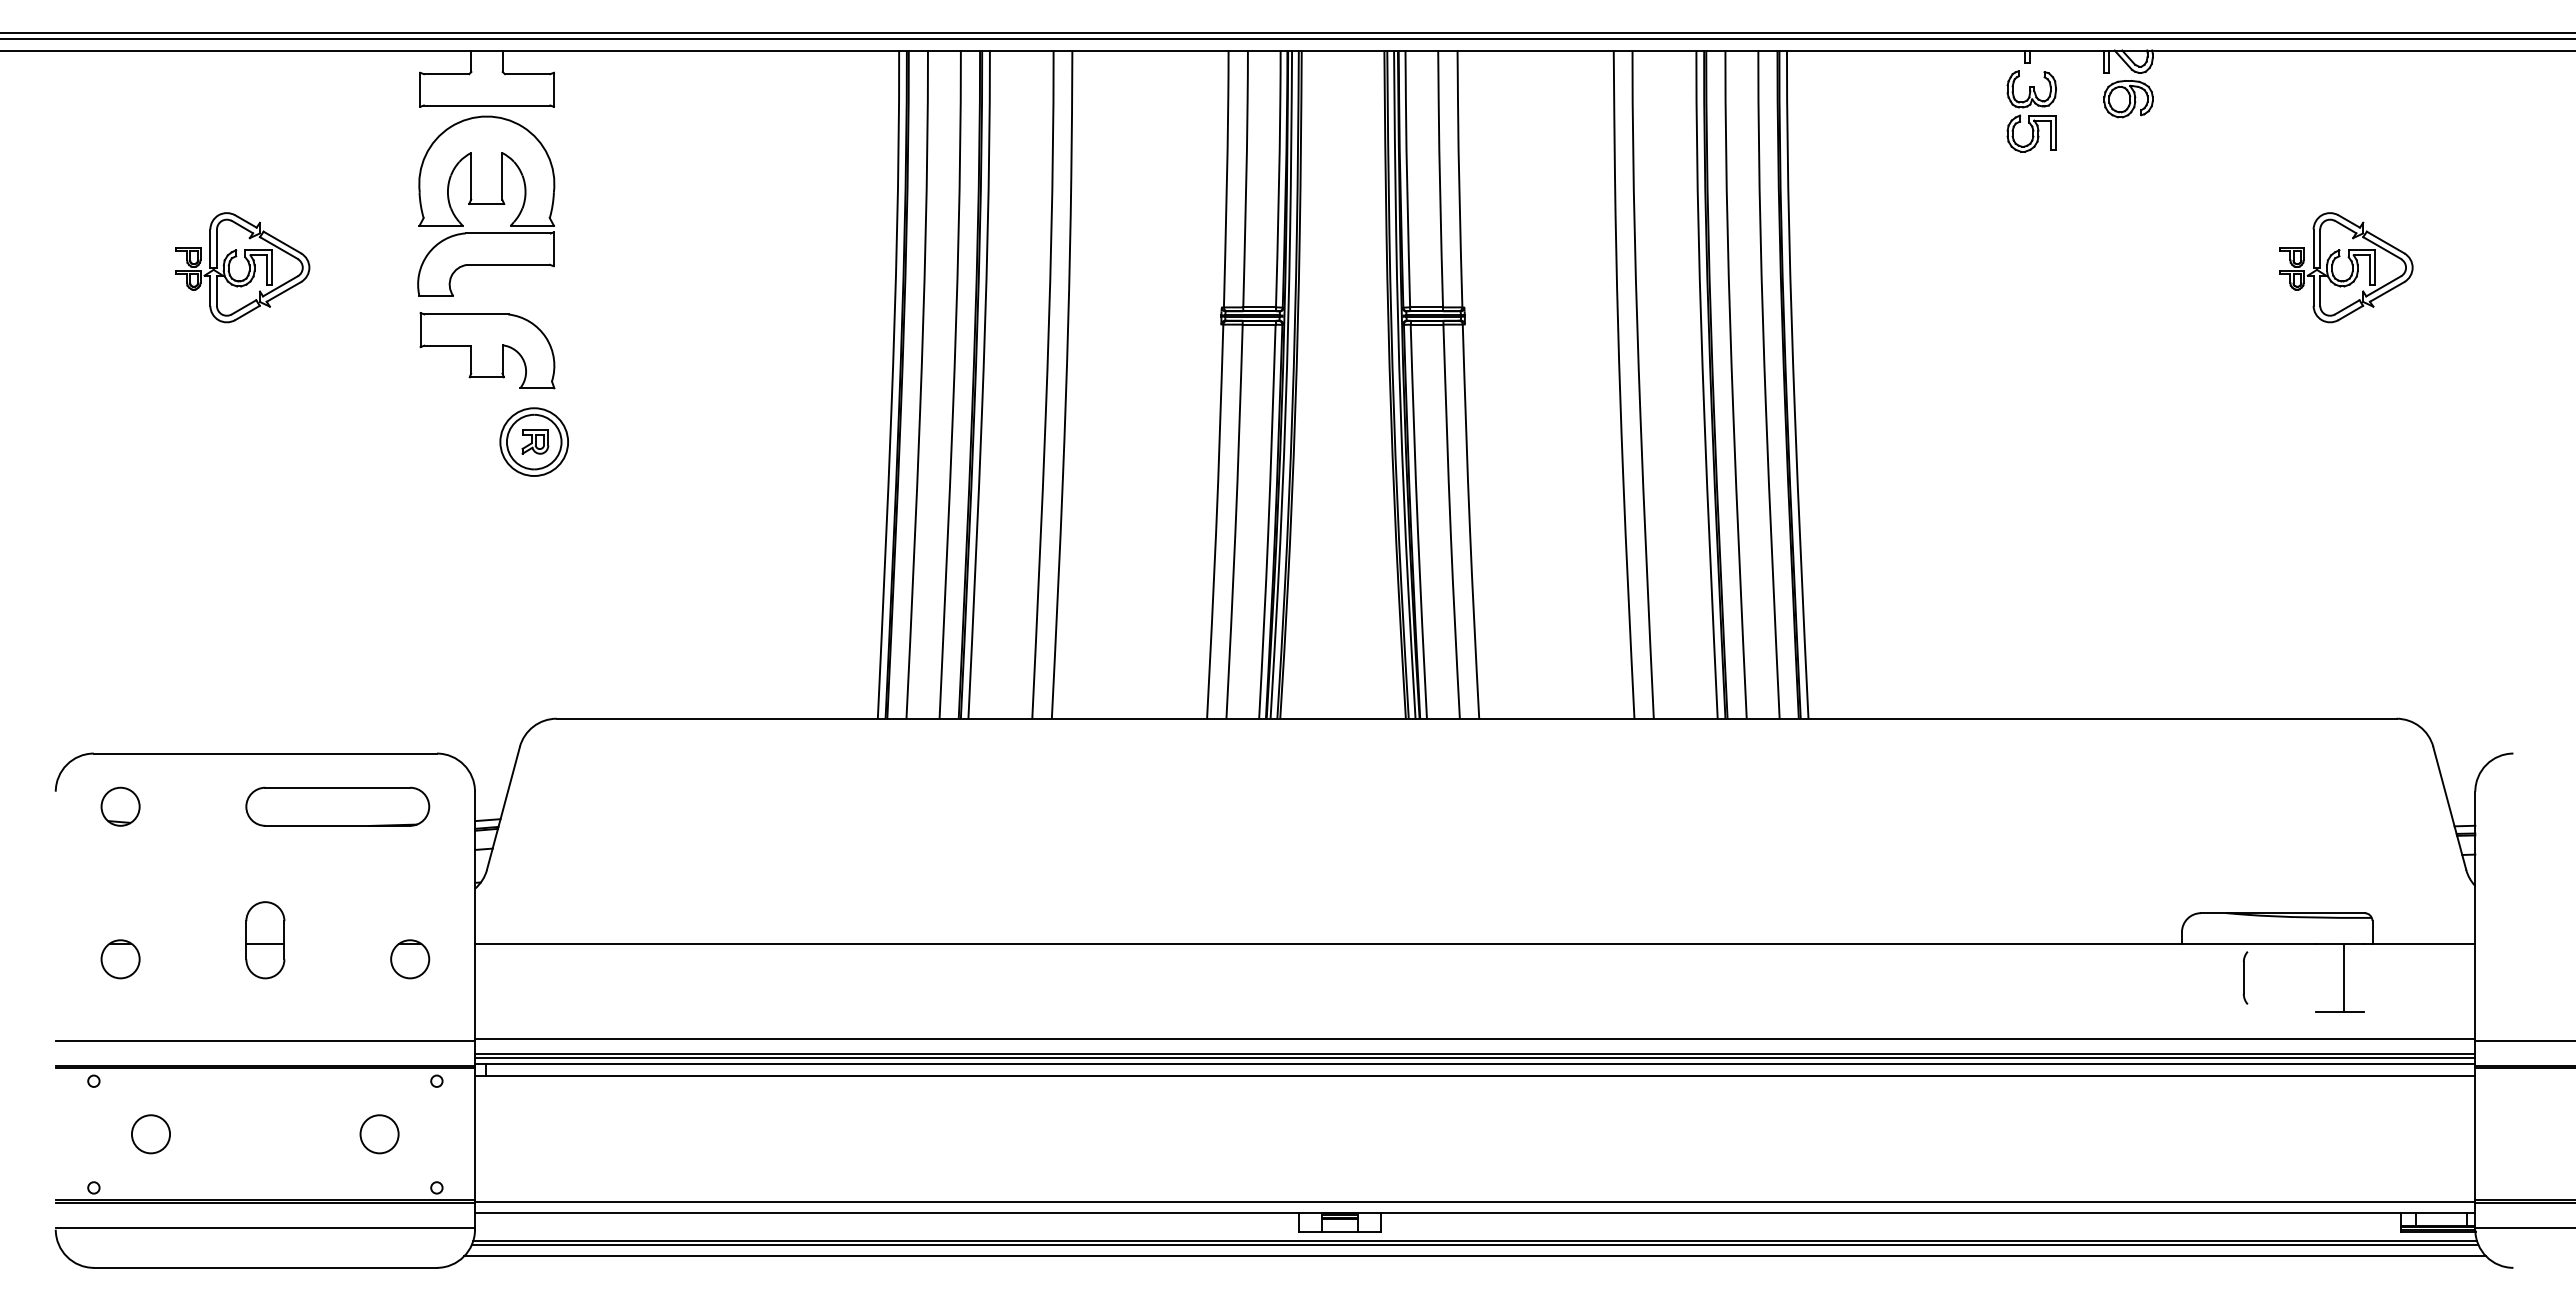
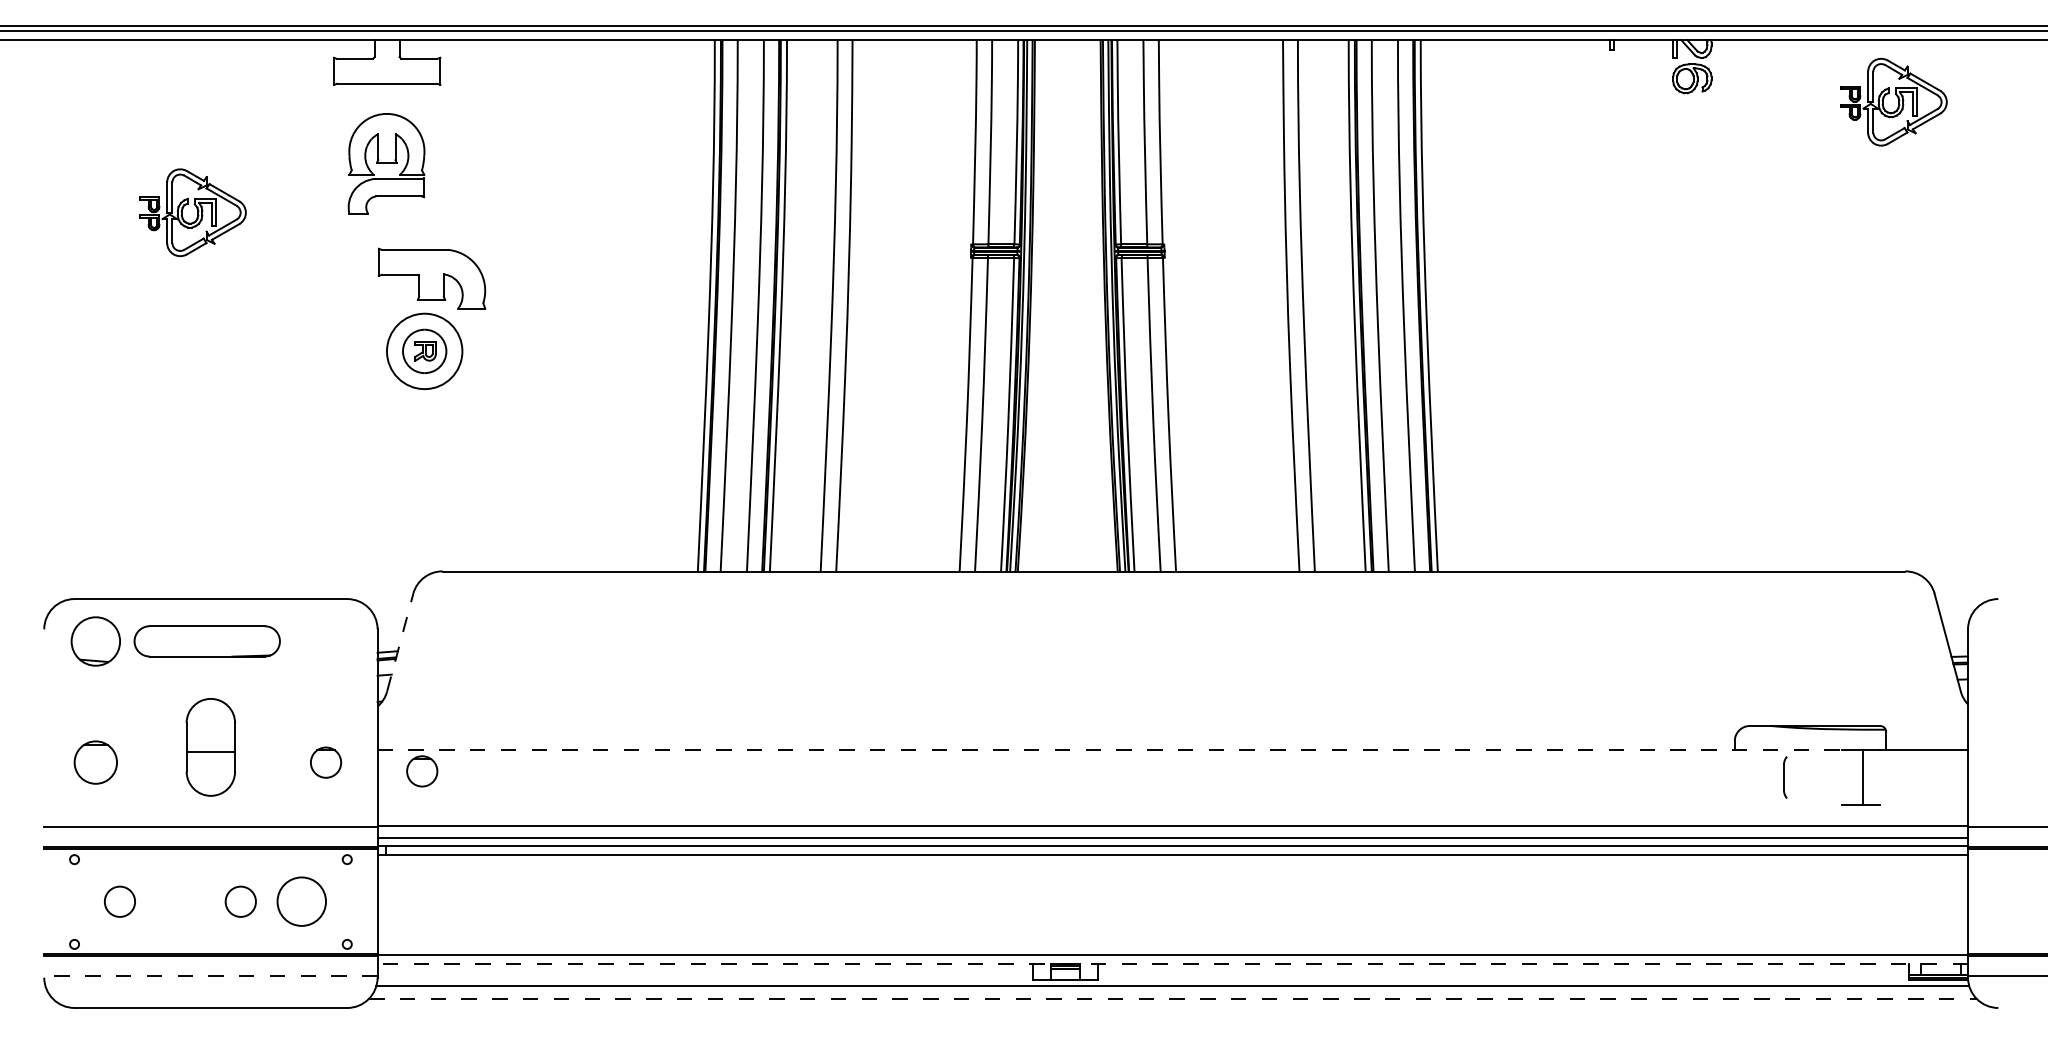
part: (2031, 111) -> (1615, 88), removed
part: (486, 205) -> (386, 163), size x0.7
part: (2346, 267) -> (1894, 102), moved
part: (487, 350) -> (432, 278), moved
circle: (534, 442) -> (424, 351), size x1.4
part: (120, 806) -> (95, 641), size x1.6
part: (337, 806) -> (207, 641), moved
line: (503, 808) -> (400, 642), solid -> dashed
part: (265, 940) -> (211, 747), size x1.6
line: (1395, 943) -> (1109, 750), solid -> dashed
part: (120, 959) -> (95, 762), size x1.4
part: (531, 970) -> (422, 771), added
line: (1475, 1057) -> (1173, 840), removed
circle: (302, 1134) -> (240, 901), added
circle: (379, 1134) -> (301, 901), size x1.6
line: (1474, 1213) -> (1172, 964), solid -> dashed
line: (265, 1227) -> (211, 975), solid -> dashed
line: (1474, 1244) -> (1172, 989), removed
line: (1475, 1256) -> (1173, 998), solid -> dashed

